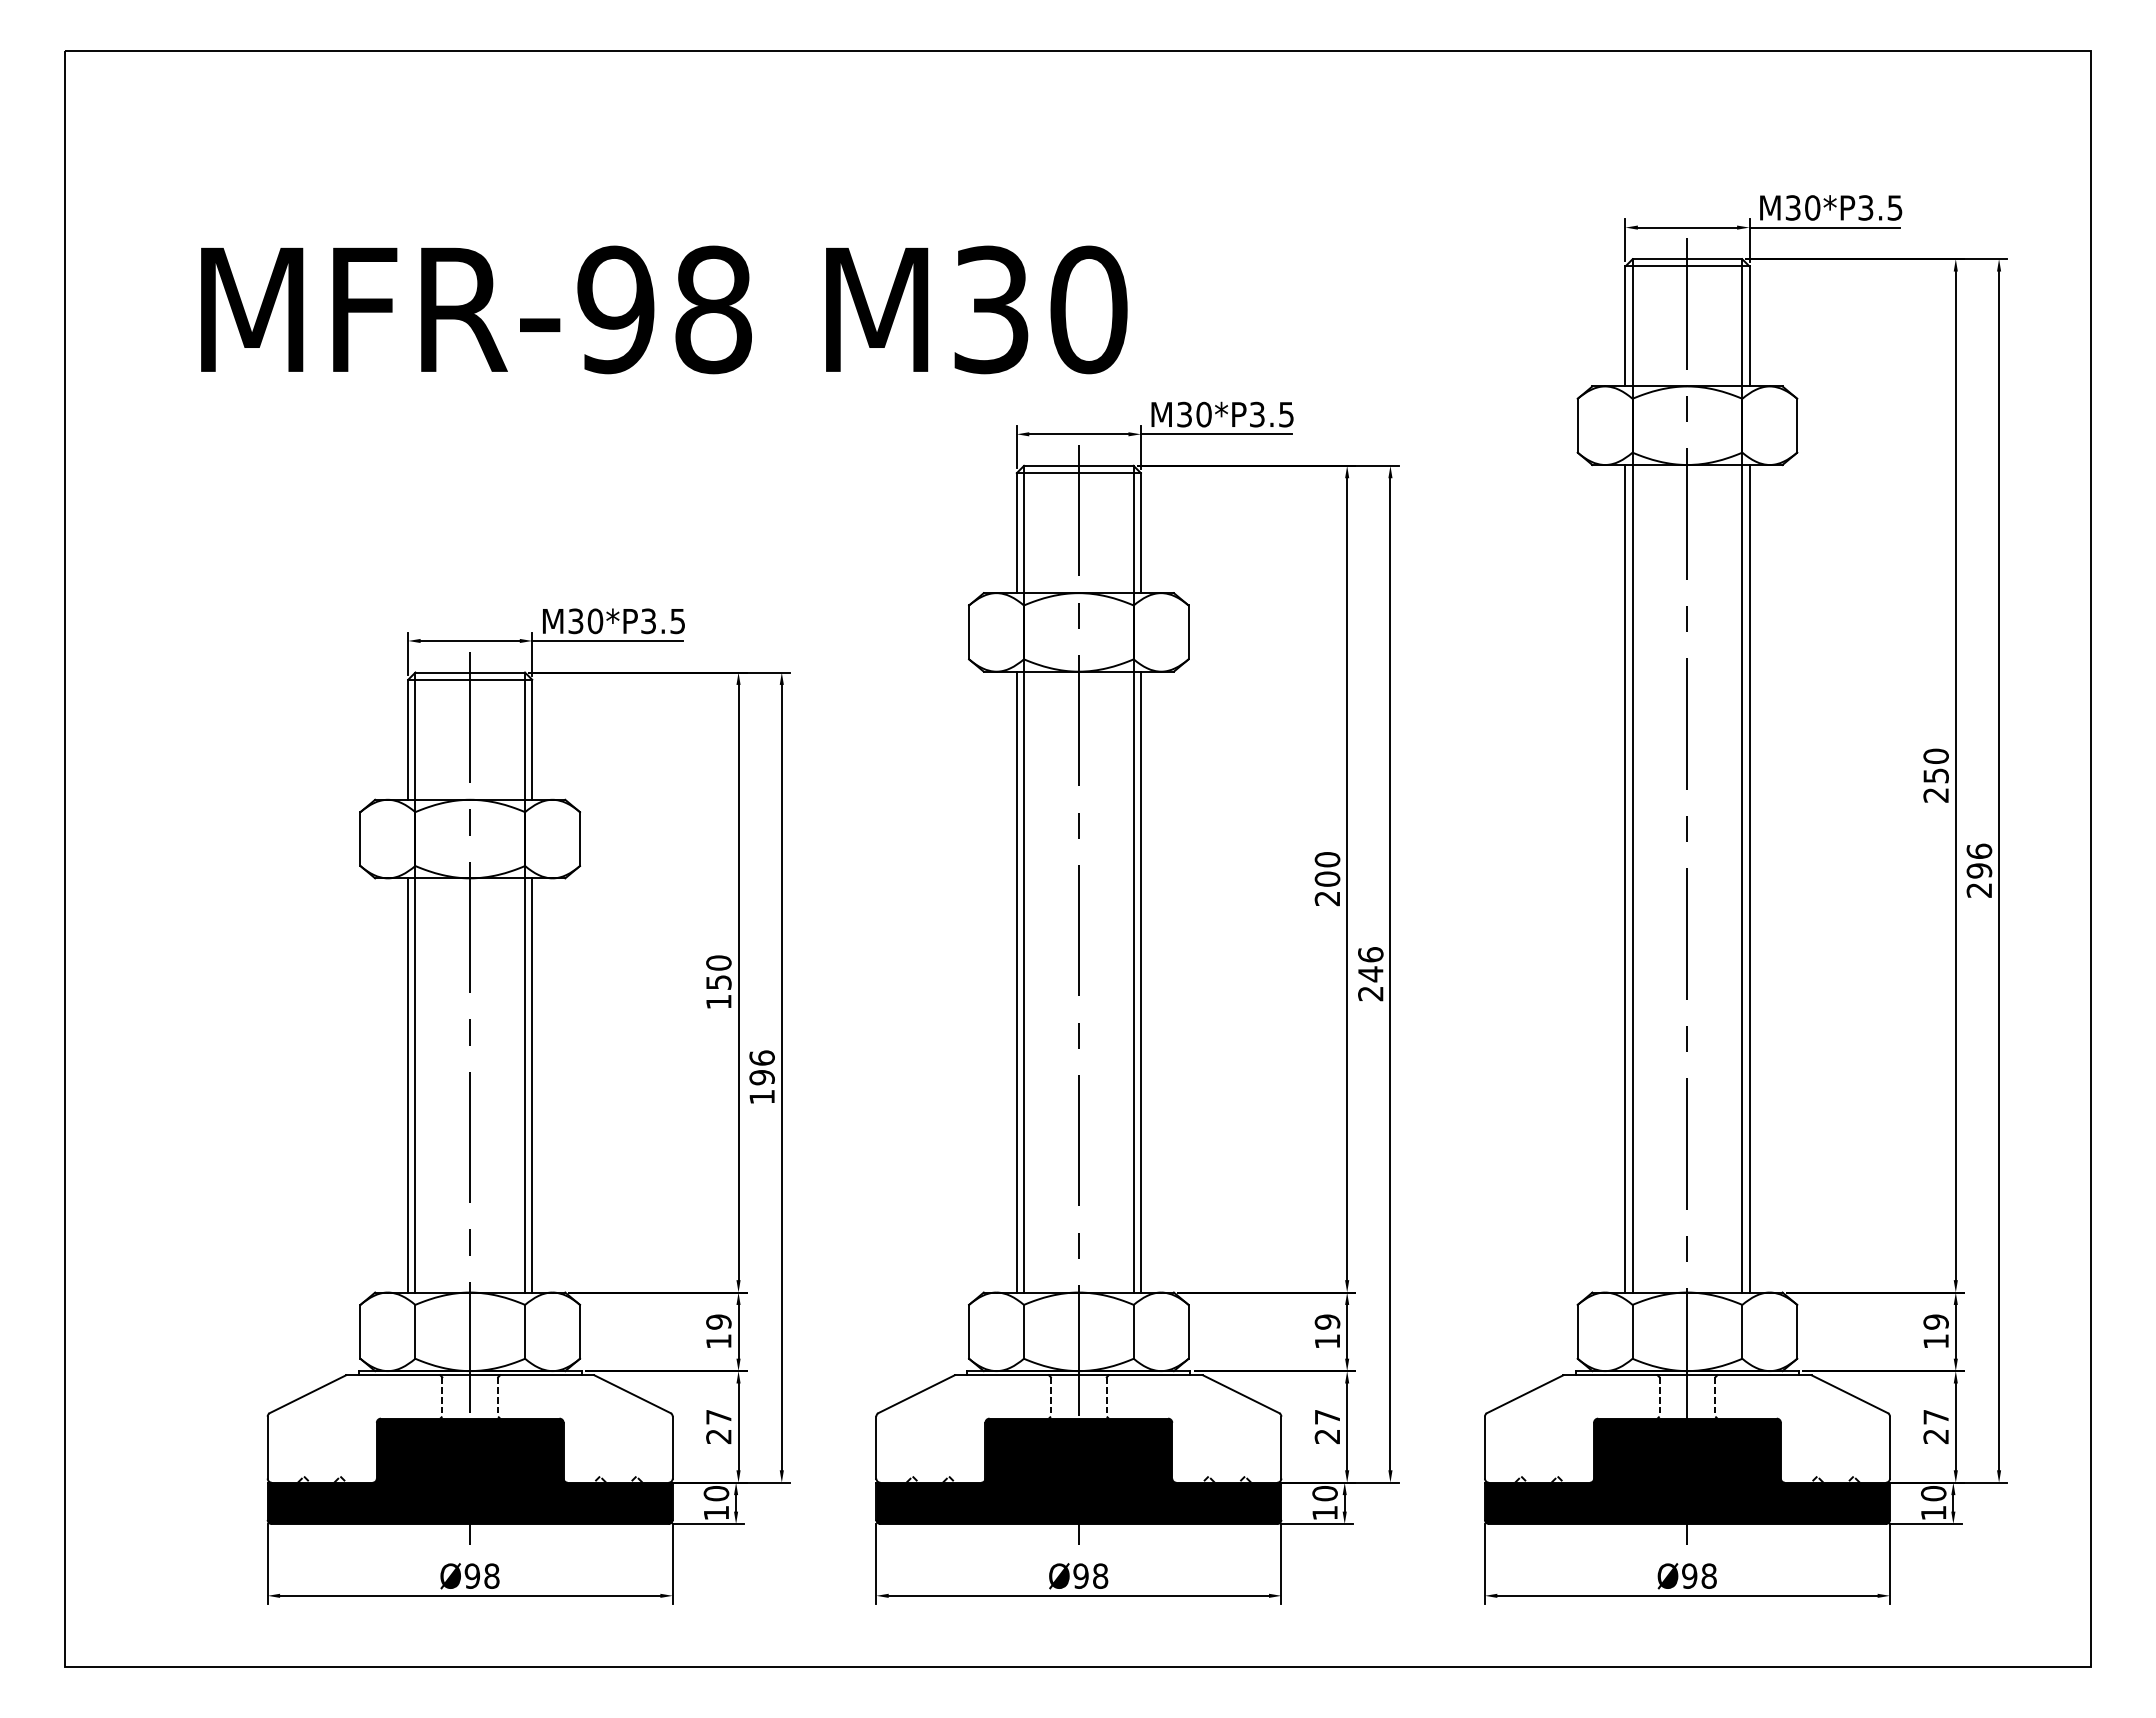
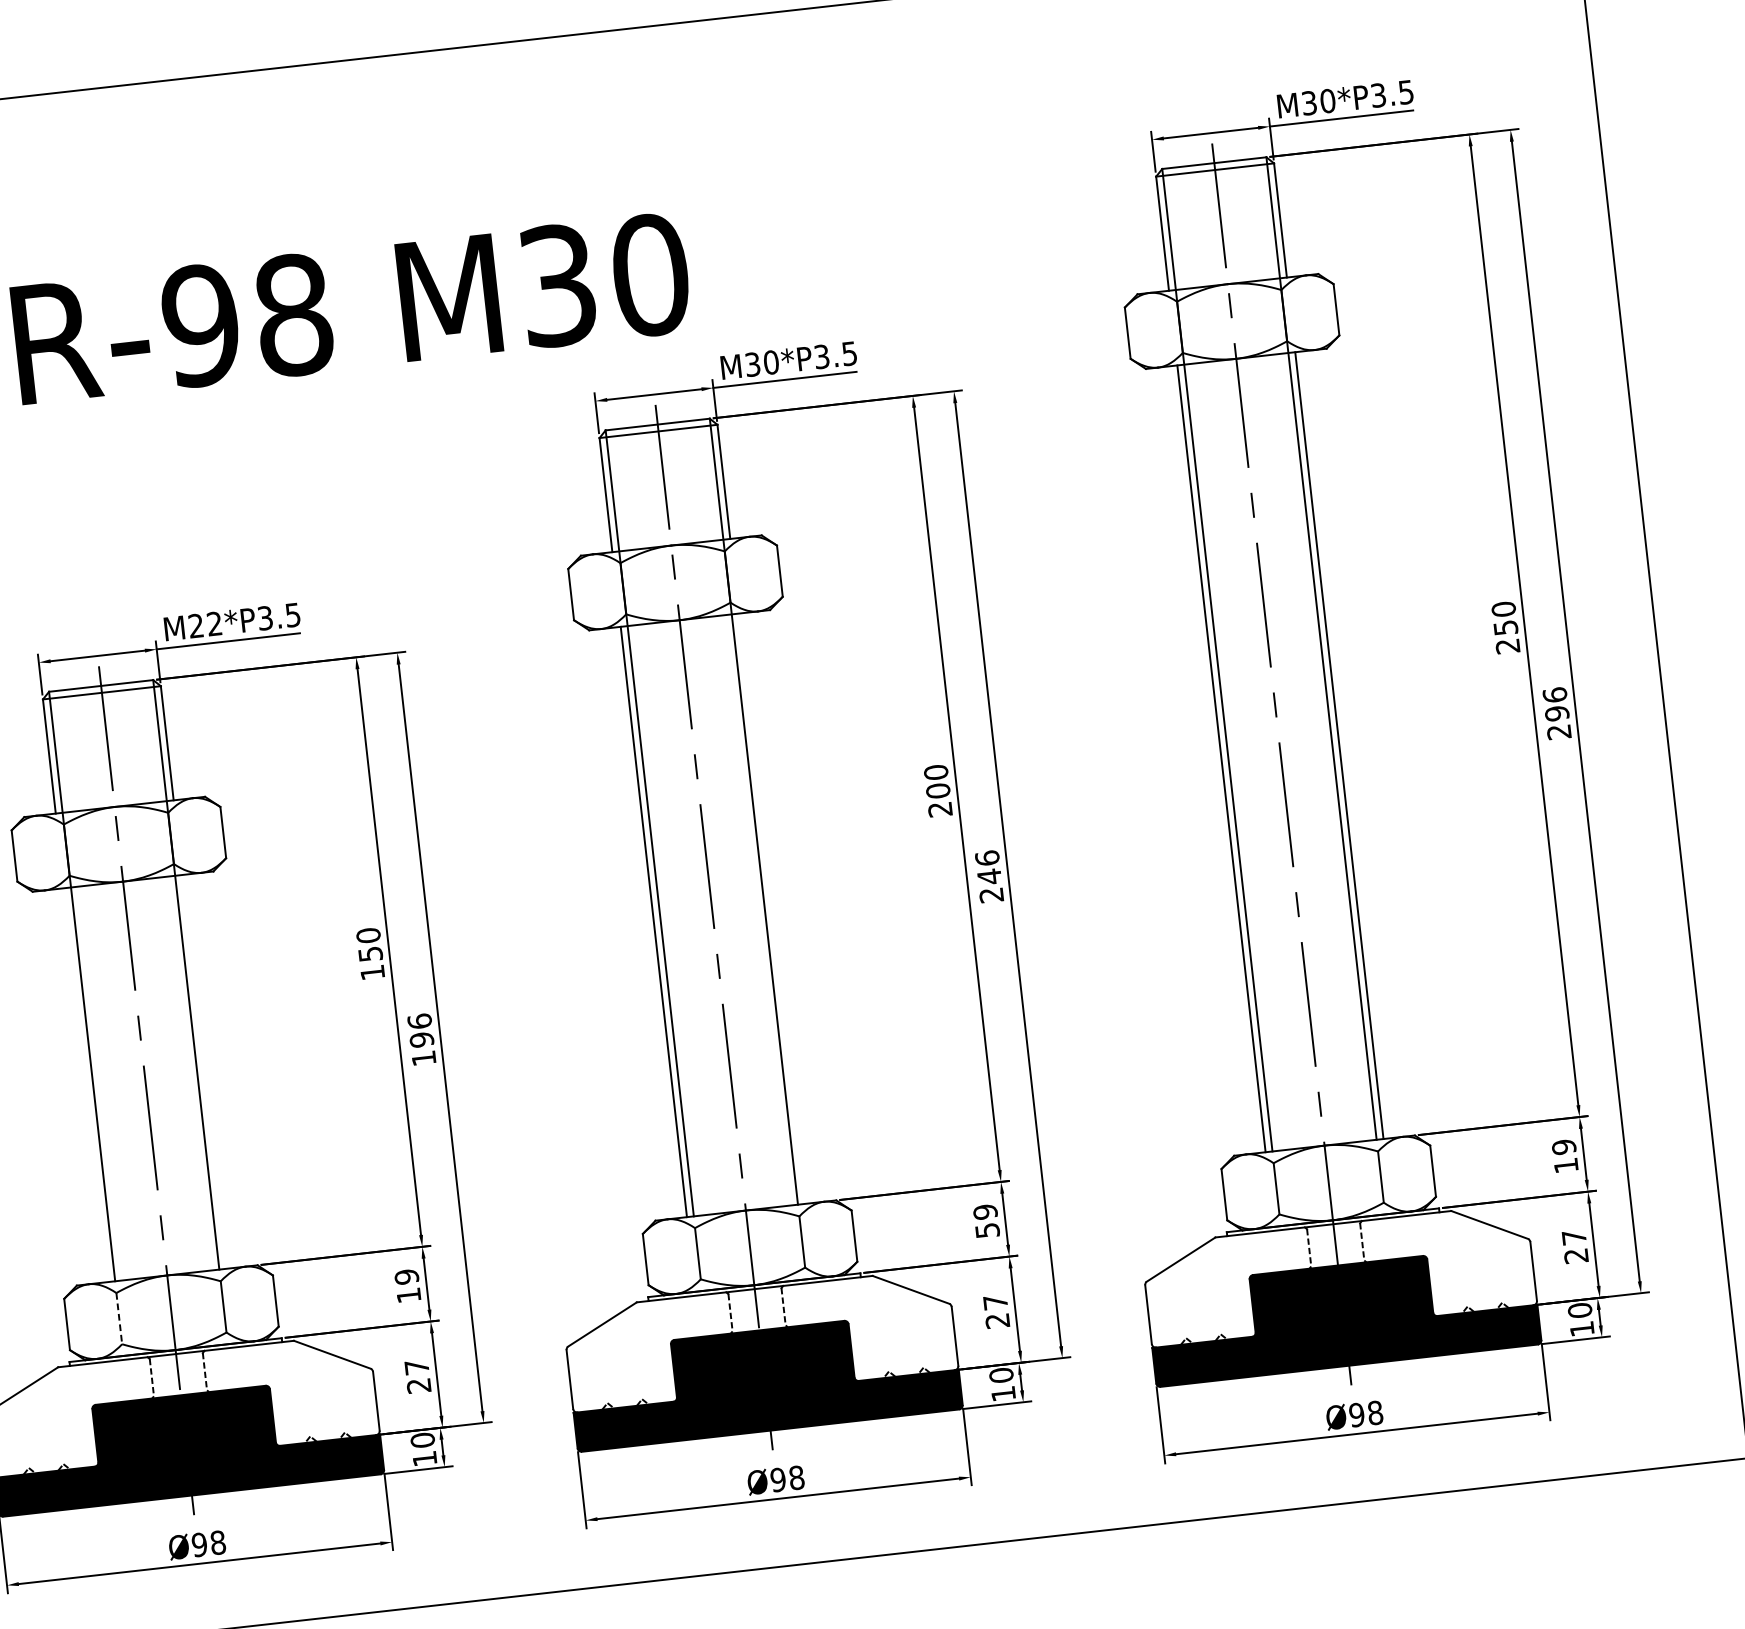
text: (585, 621) -> (205, 625), M30*P3.5 -> M22*P3.5
line: (1140, 981) -> (771, 908), removed
line: (408, 1085) -> (86, 1085), removed
line: (532, 1085) -> (204, 1071), removed
line: (415, 1331) -> (119, 1318), solid -> dashed
text: (1327, 1341) -> (987, 1230), 19 -> 59

